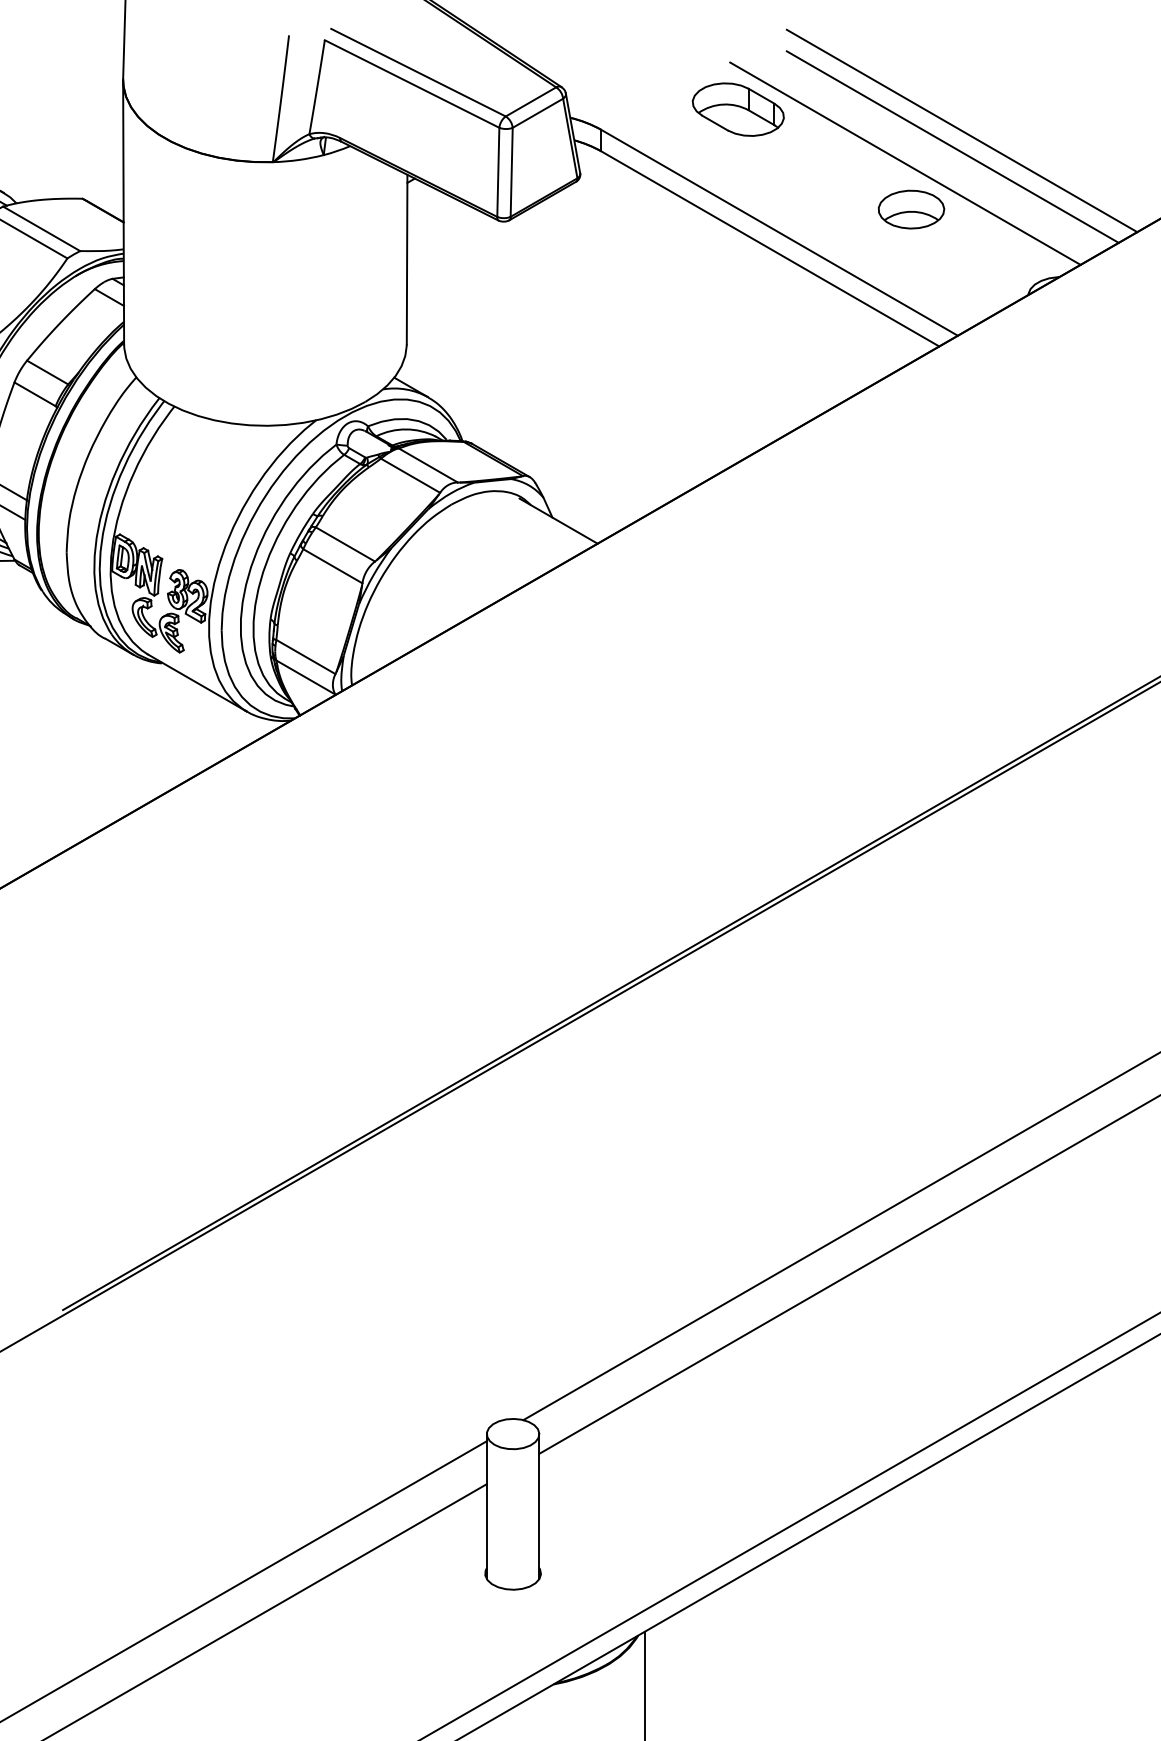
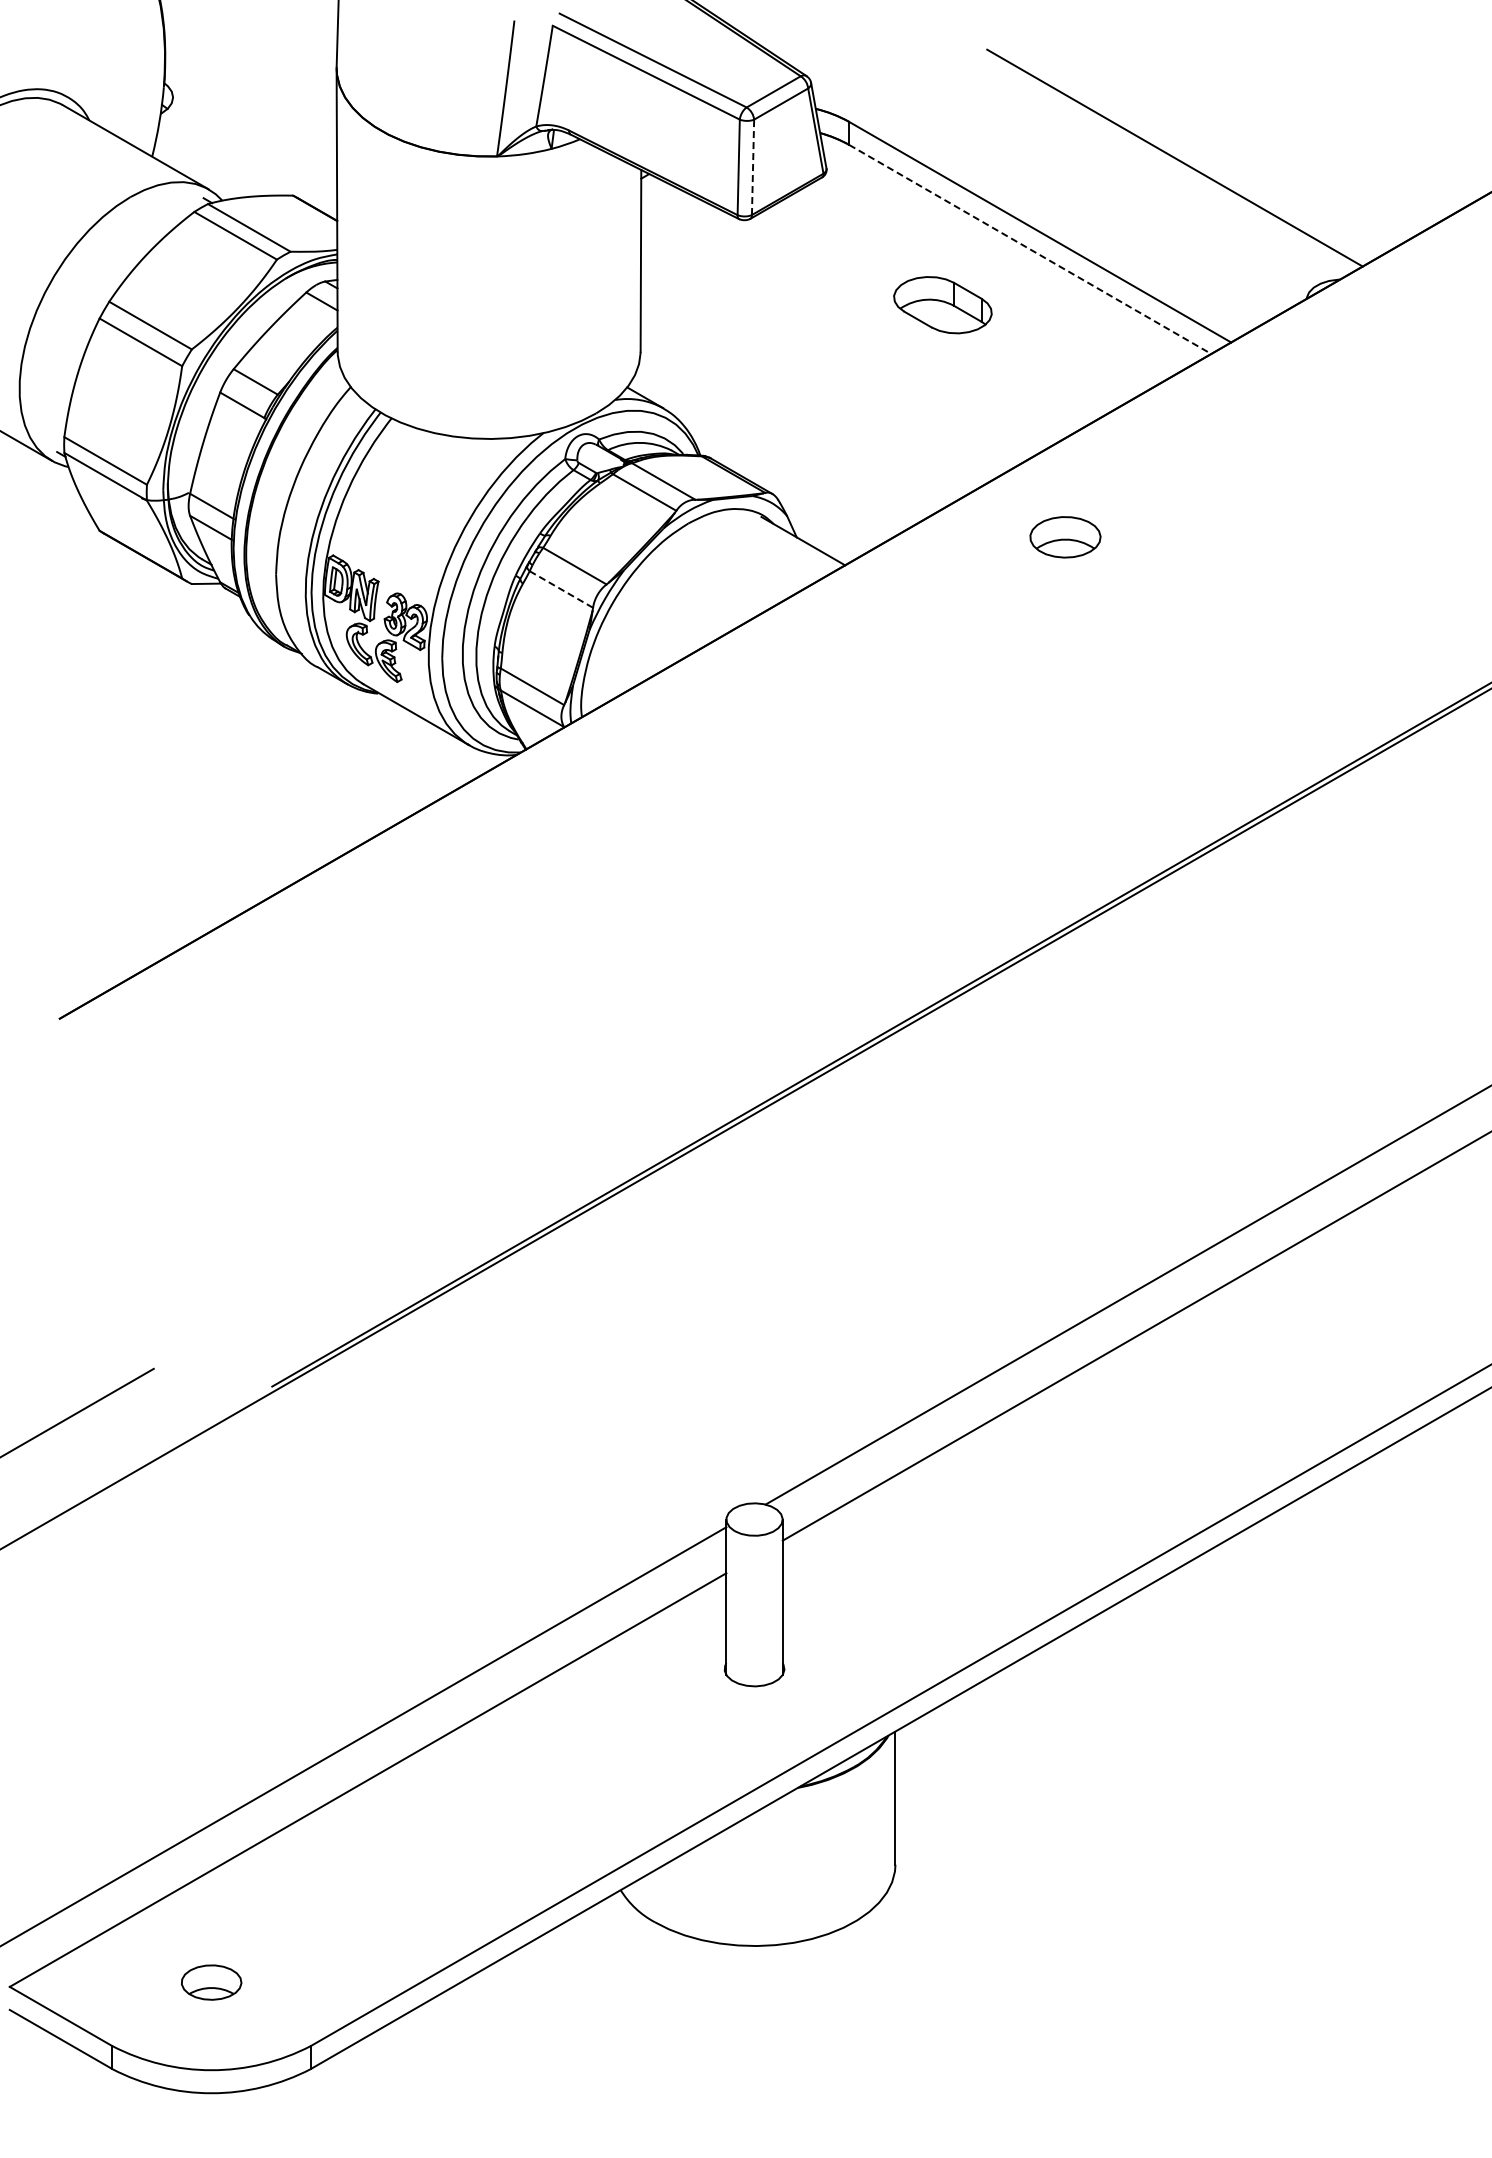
part: (737, 109) -> (942, 305), moved
line: (961, 130) -> (1235, 122), removed
line: (952, 146) -> (1225, 139), removed
line: (512, 172) -> (753, 167), solid -> dashed
part: (911, 209) -> (1065, 537), moved
line: (770, 248) -> (1030, 249), solid -> dashed
line: (332, 566) -> (561, 589), solid -> dashed

